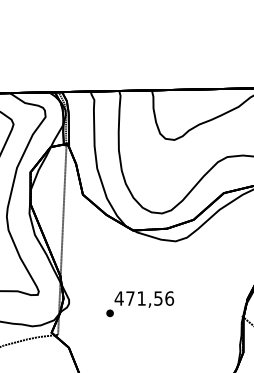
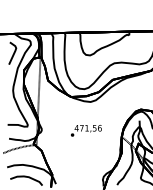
text: (140, 303) -> (86, 130), moved

